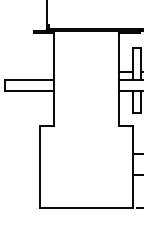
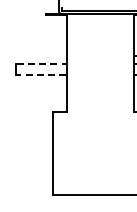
line: (30, 80) -> (42, 64), solid -> dashed
line: (29, 91) -> (41, 75), solid -> dashed

